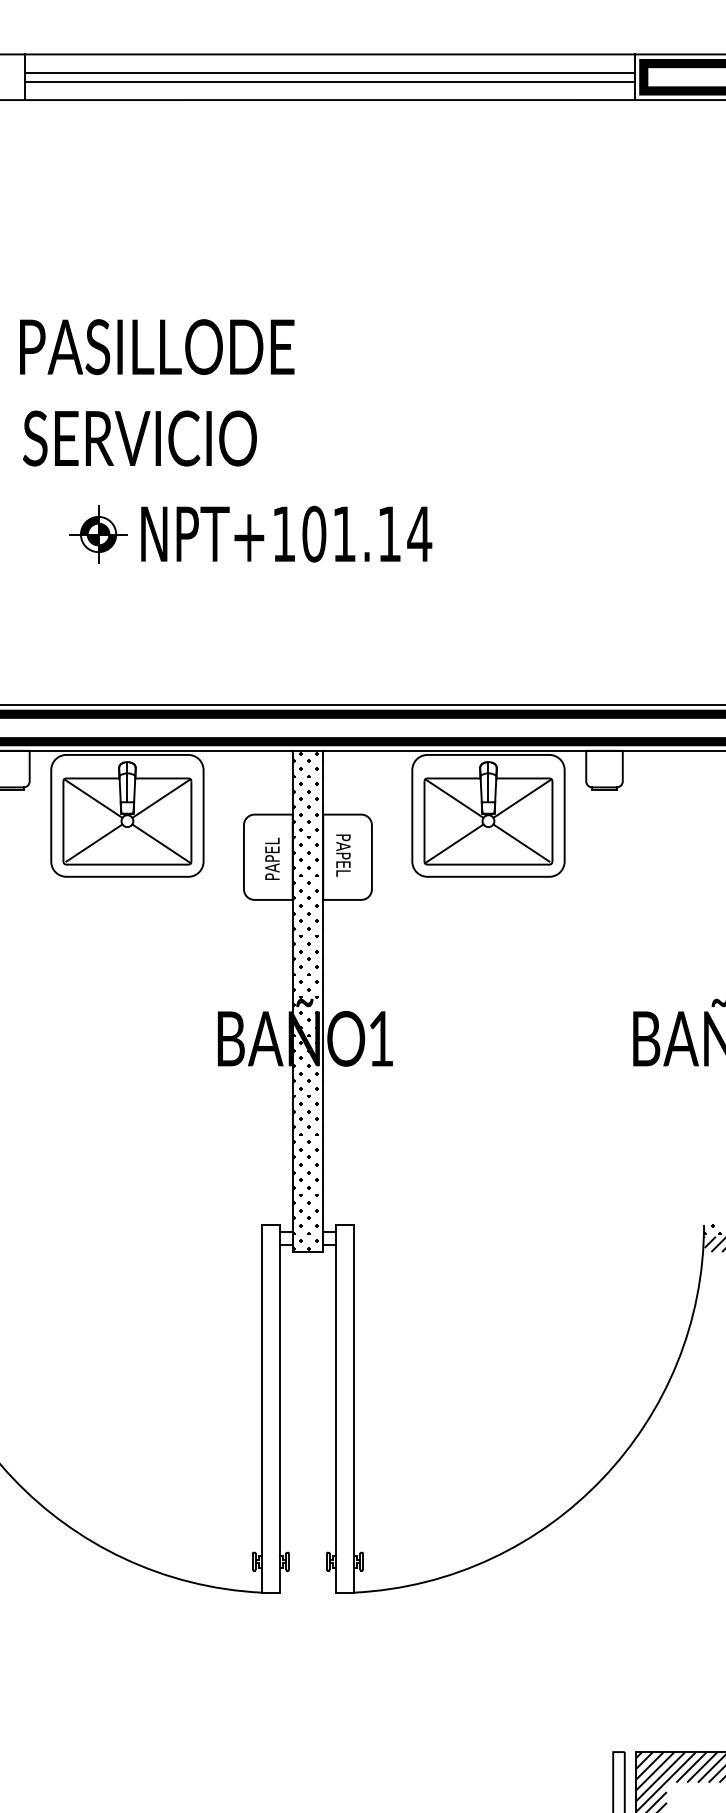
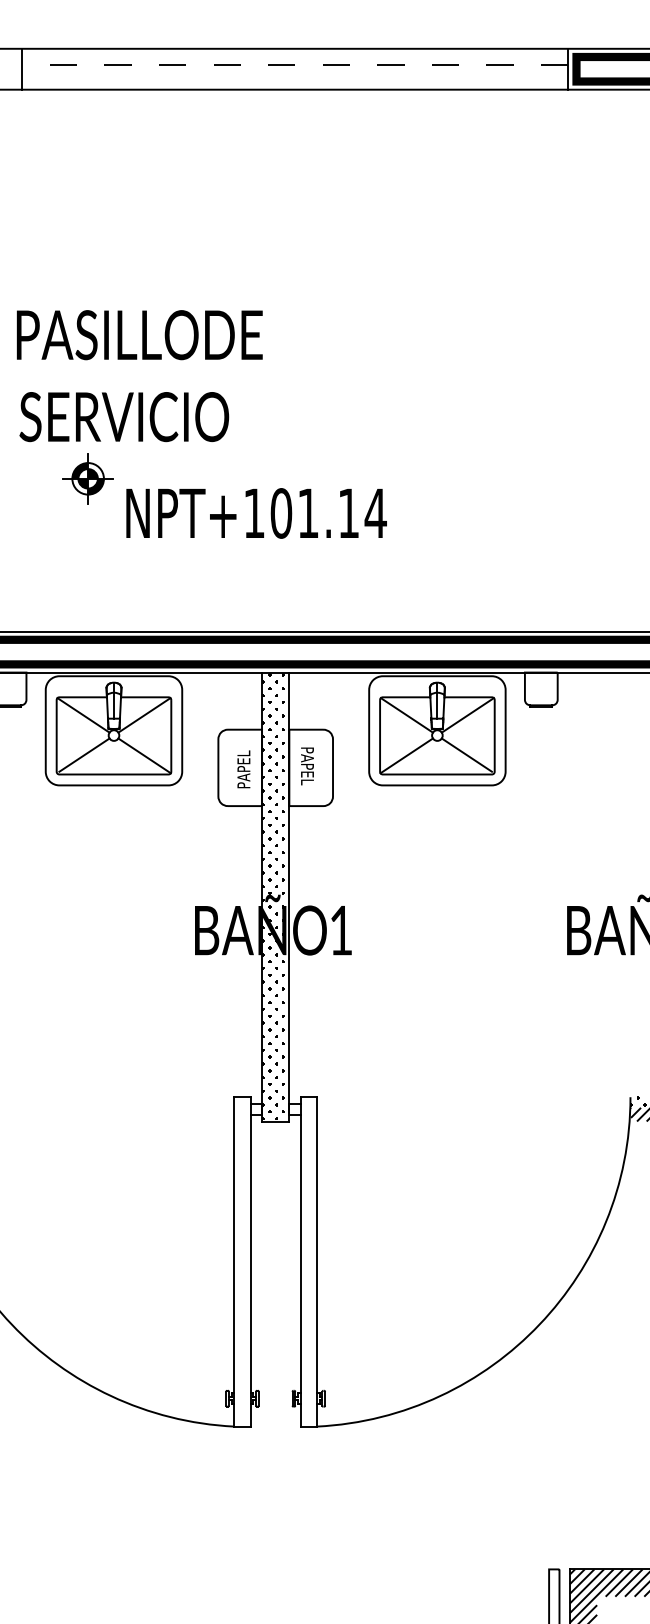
line: (329, 72) -> (294, 64), solid -> dashed
line: (329, 81) -> (294, 73), removed
text: (157, 392) -> (140, 375), moved
text: (286, 533) -> (256, 512), moved

